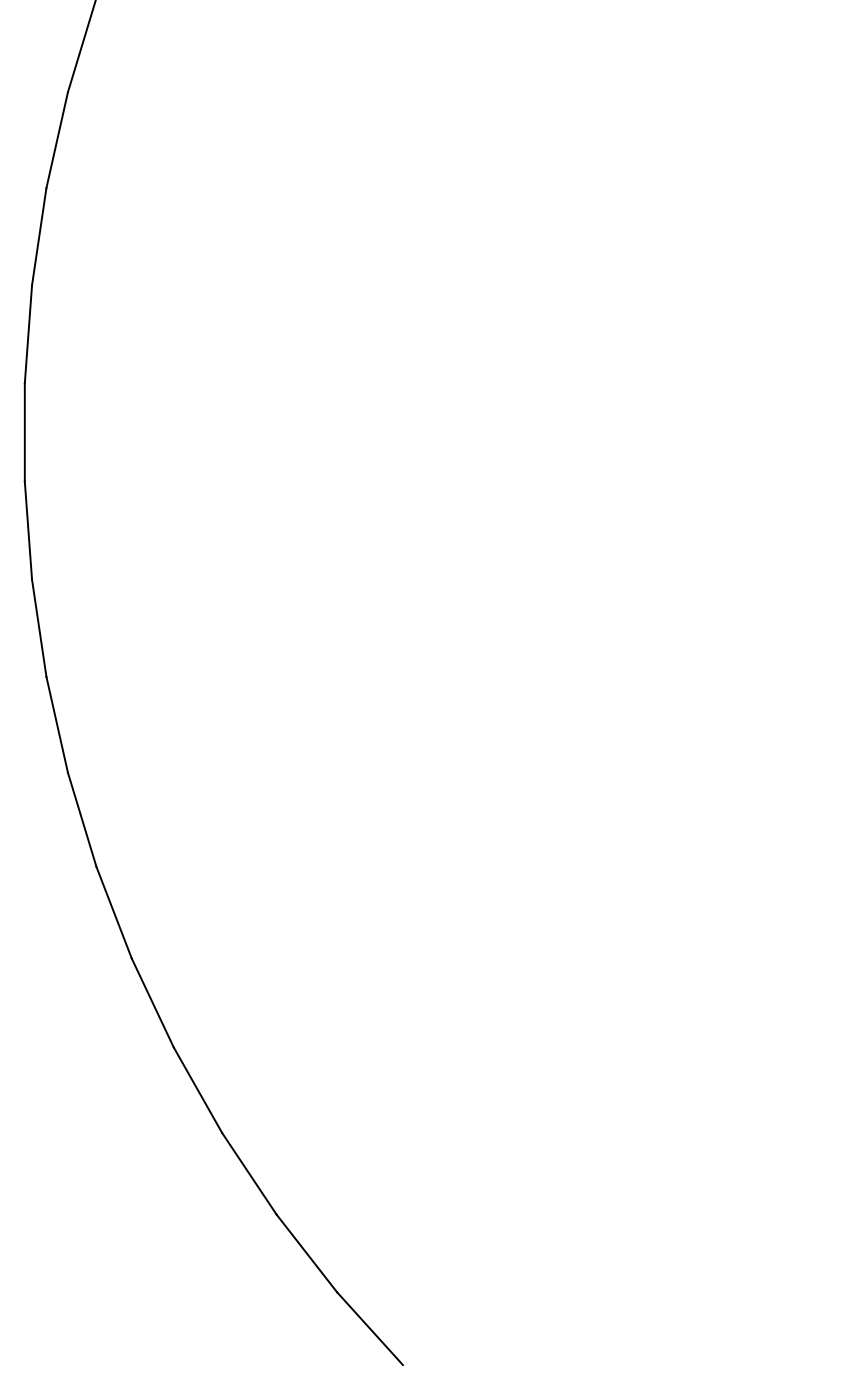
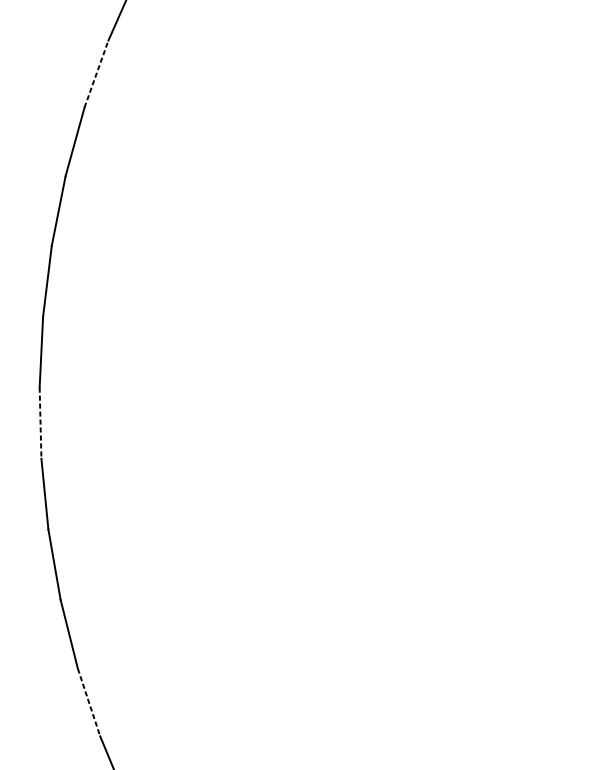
line: (57, 139) -> (96, 73), solid -> dashed
line: (39, 628) -> (40, 423), solid -> dashed
line: (152, 1003) -> (88, 702), solid -> dashed

